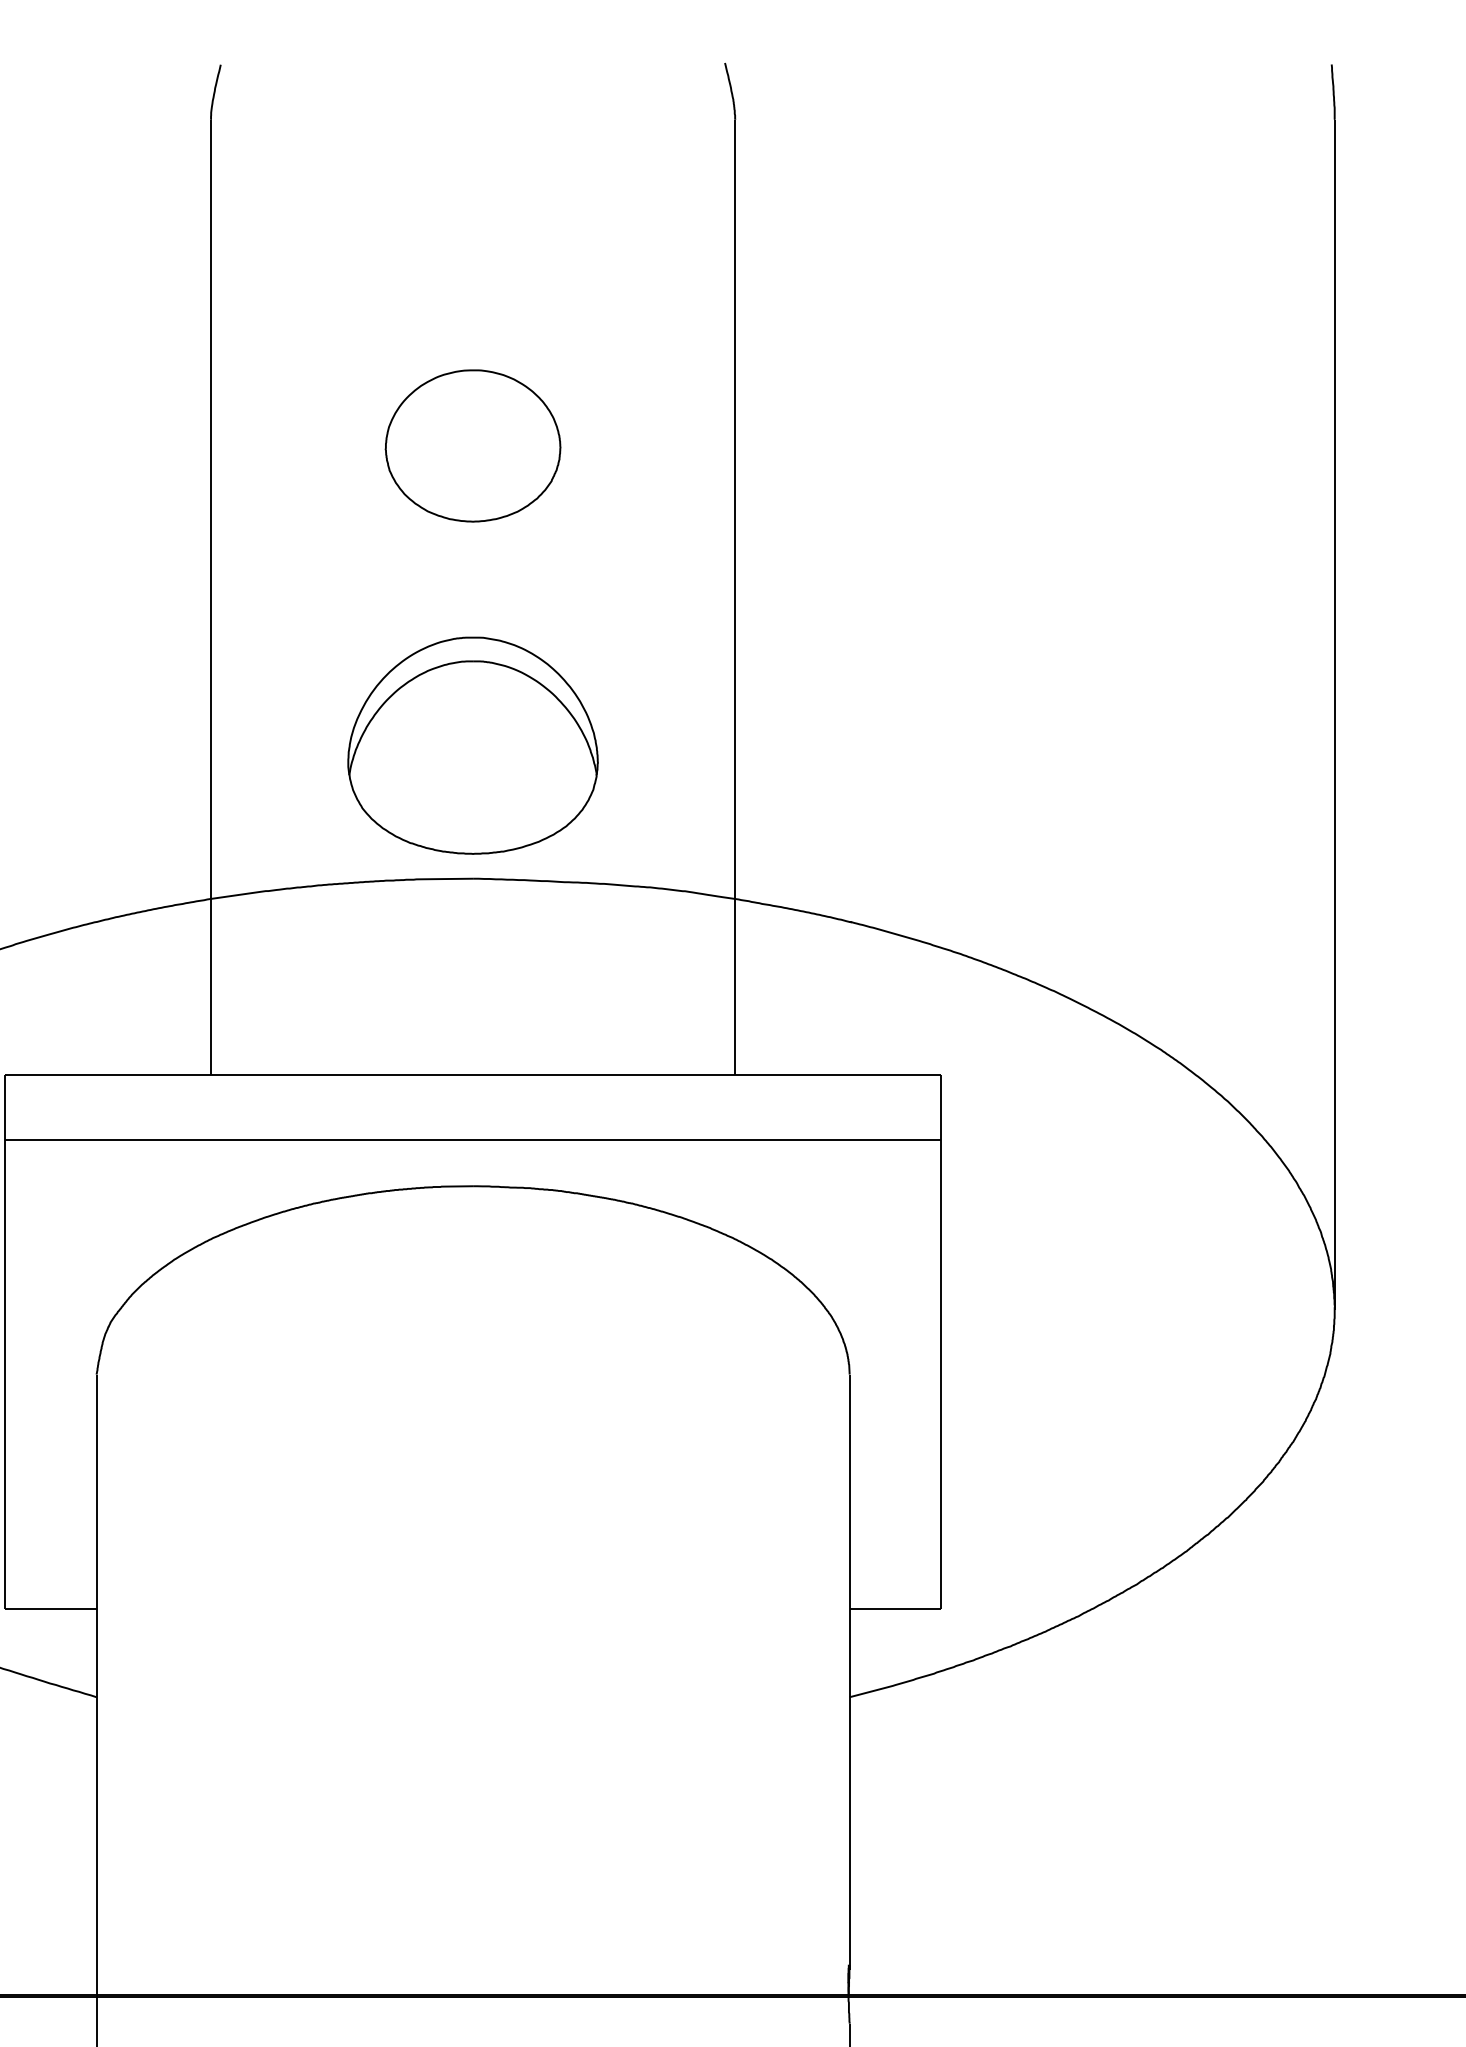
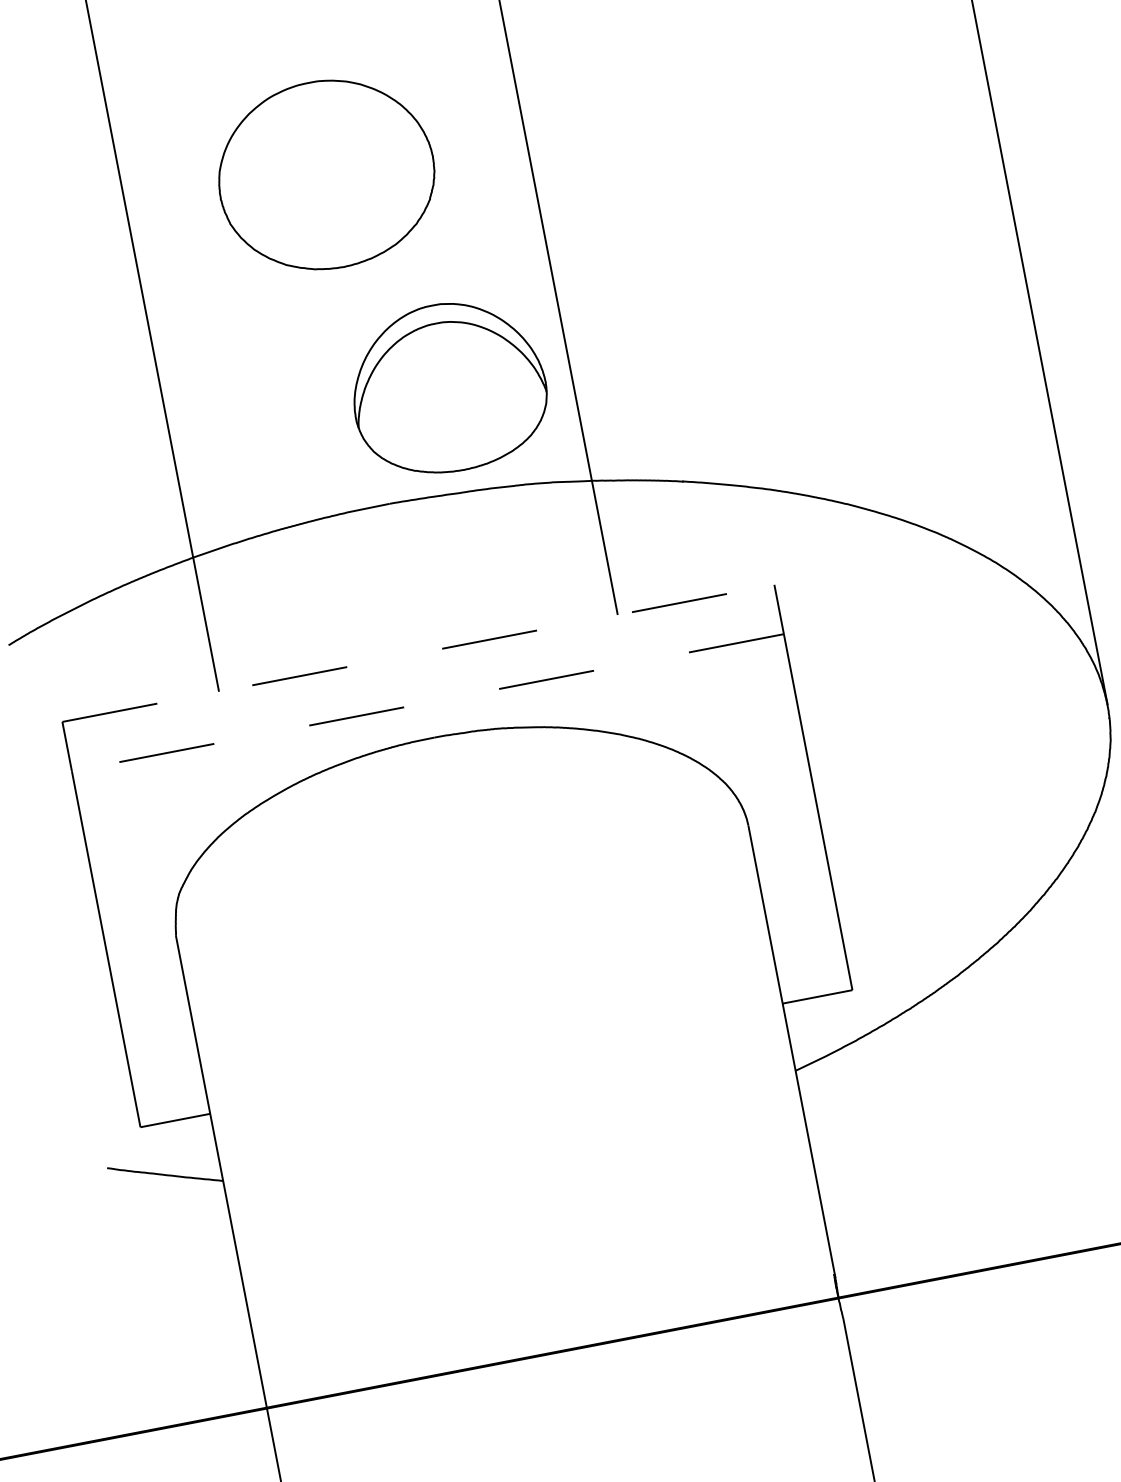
part: (472, 445) -> (325, 174), size x1.6
part: (472, 745) -> (447, 387), moved
line: (473, 1075) -> (418, 653), solid -> dashed
line: (472, 1140) -> (427, 702), solid -> dashed

